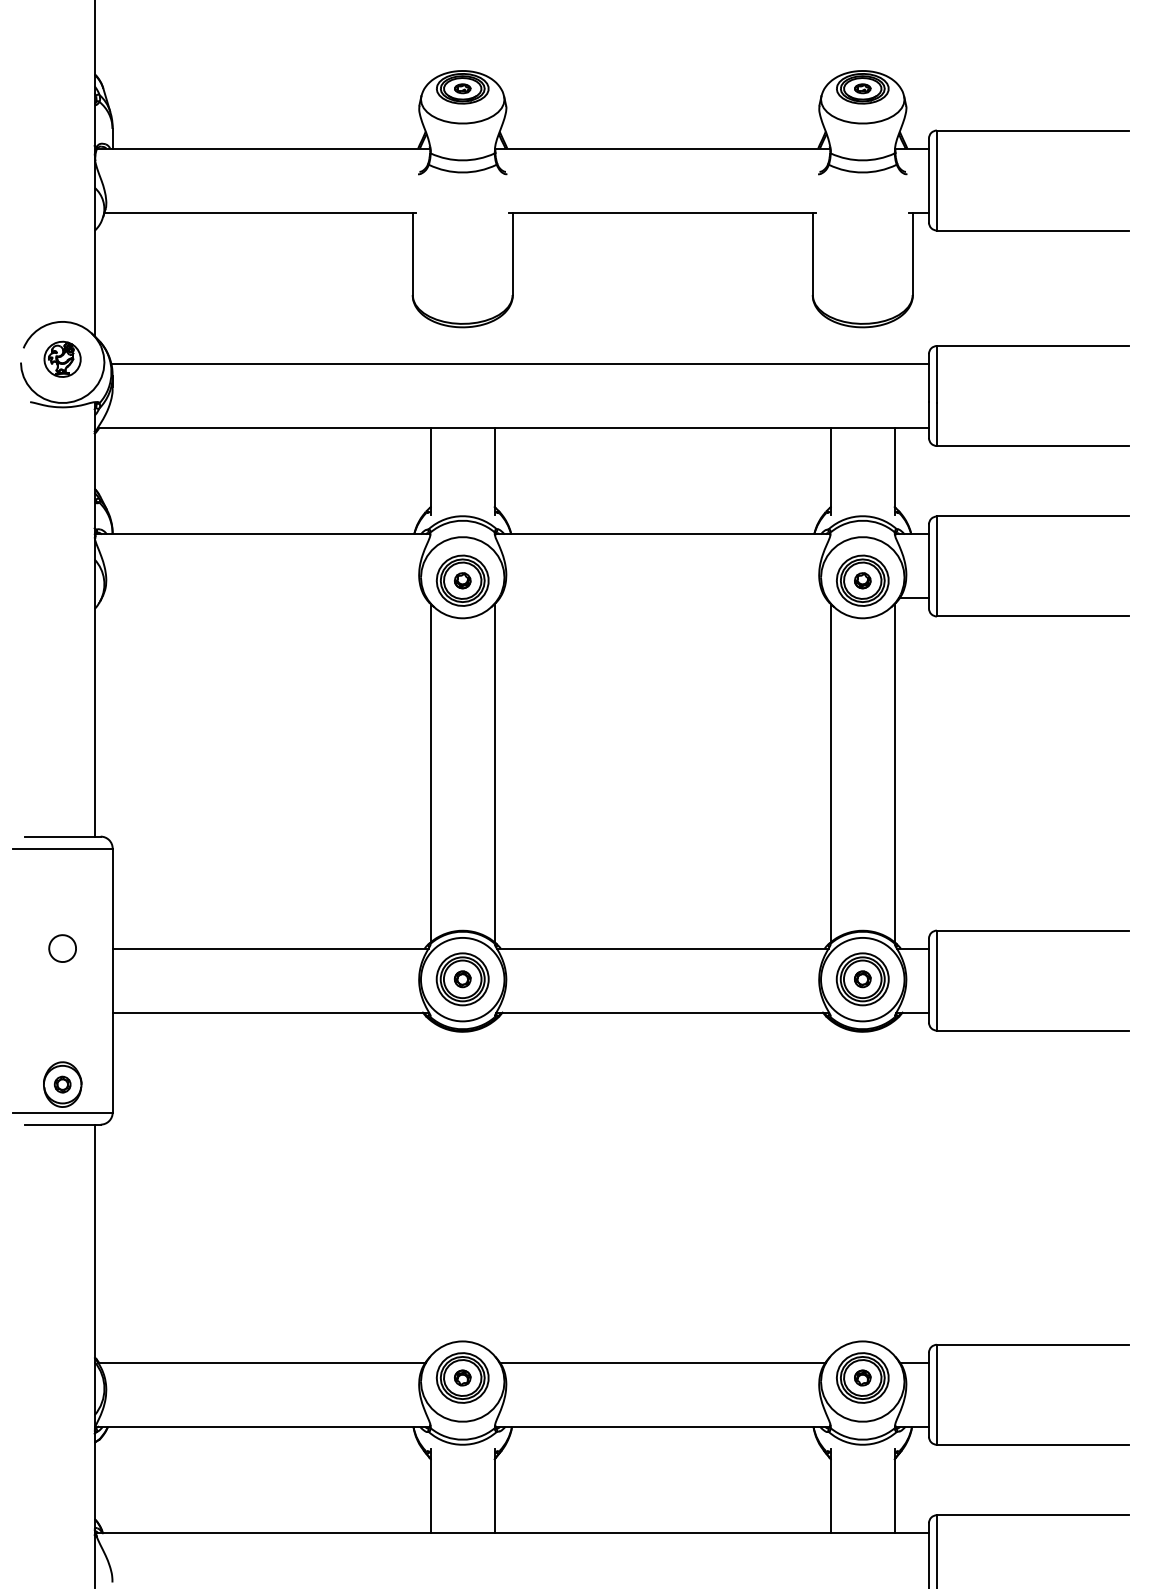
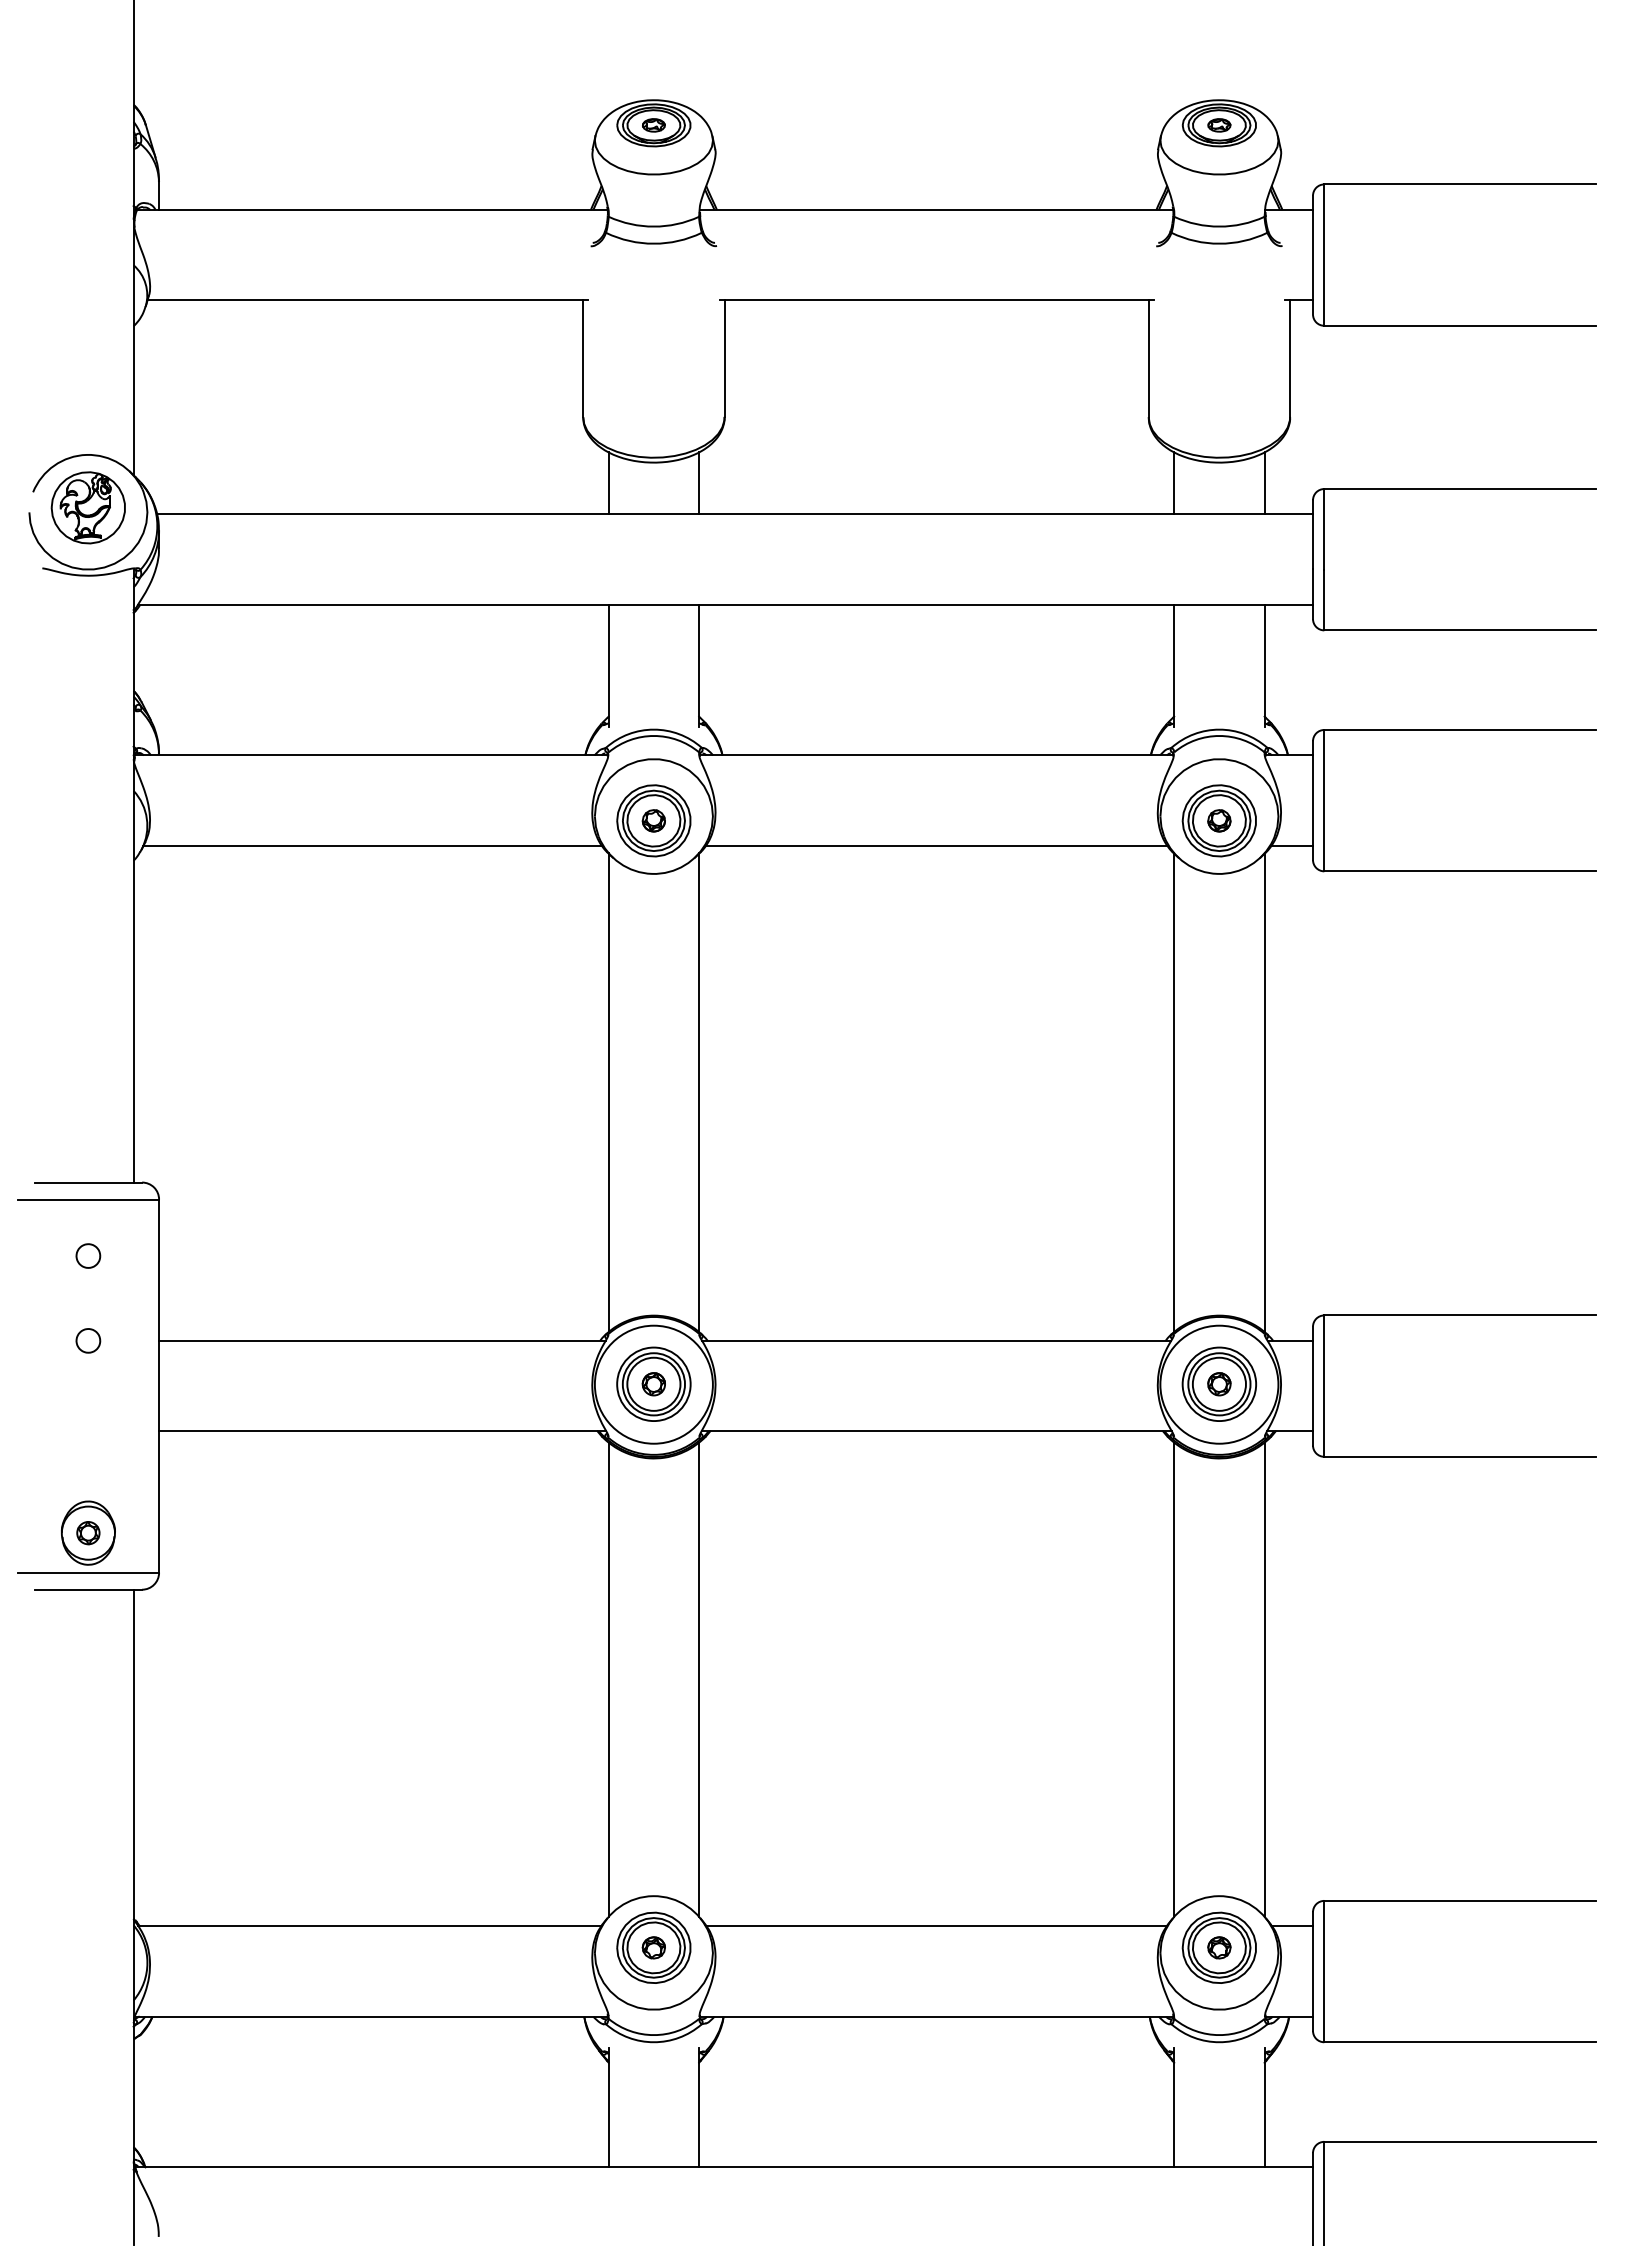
line: (430, 341) -> (608, 482), added
line: (494, 341) -> (699, 482), added
line: (831, 341) -> (1174, 482), added
line: (894, 341) -> (1264, 482), added
part: (62, 359) -> (87, 507), size x1.43
line: (263, 598) -> (372, 845), added
line: (662, 598) -> (936, 845), added
part: (62, 888) -> (88, 1255), added
part: (62, 948) -> (88, 1340), size x0.62
line: (430, 1188) -> (608, 1679), added
line: (494, 1188) -> (699, 1679), added
line: (831, 1188) -> (1174, 1679), added
line: (894, 1188) -> (1264, 1679), added

